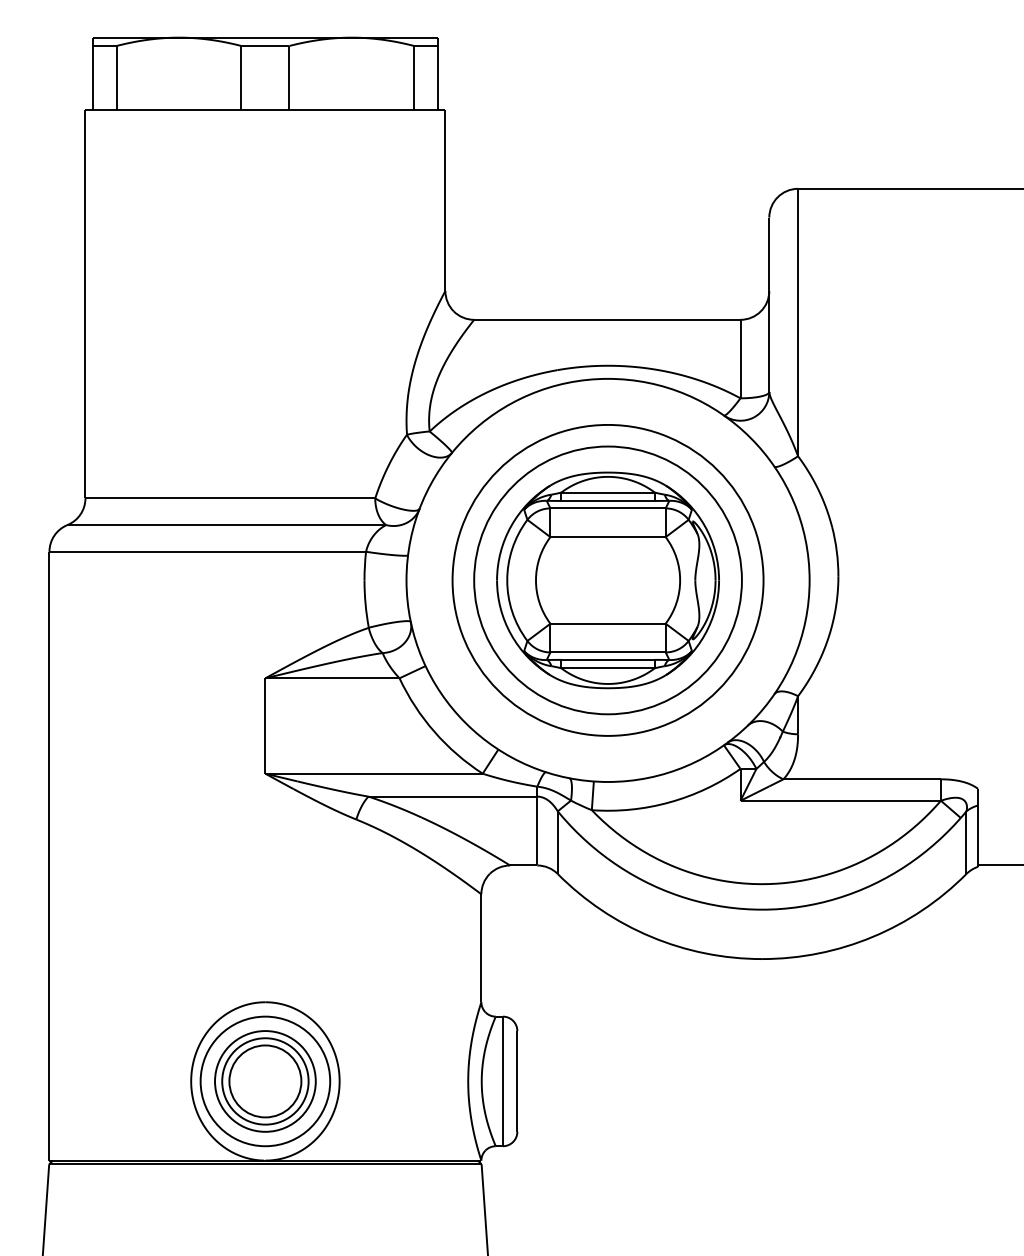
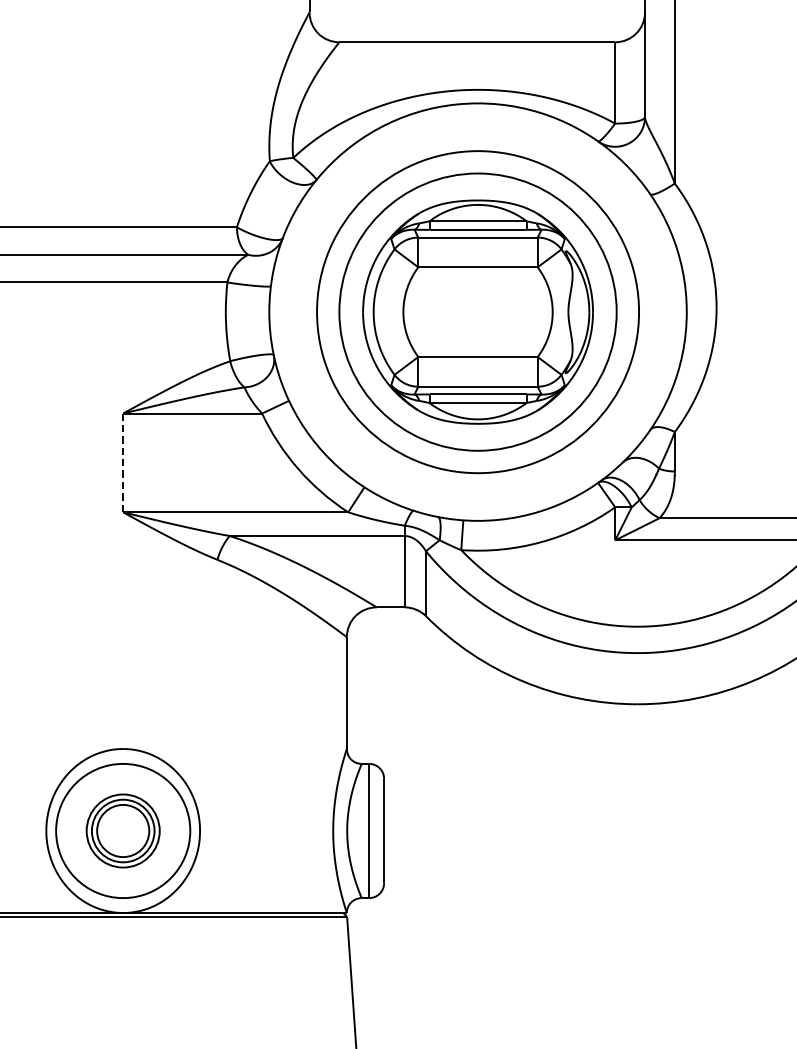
line: (265, 726) -> (123, 463), solid -> dashed
part: (265, 1081) -> (123, 831), size x0.7

